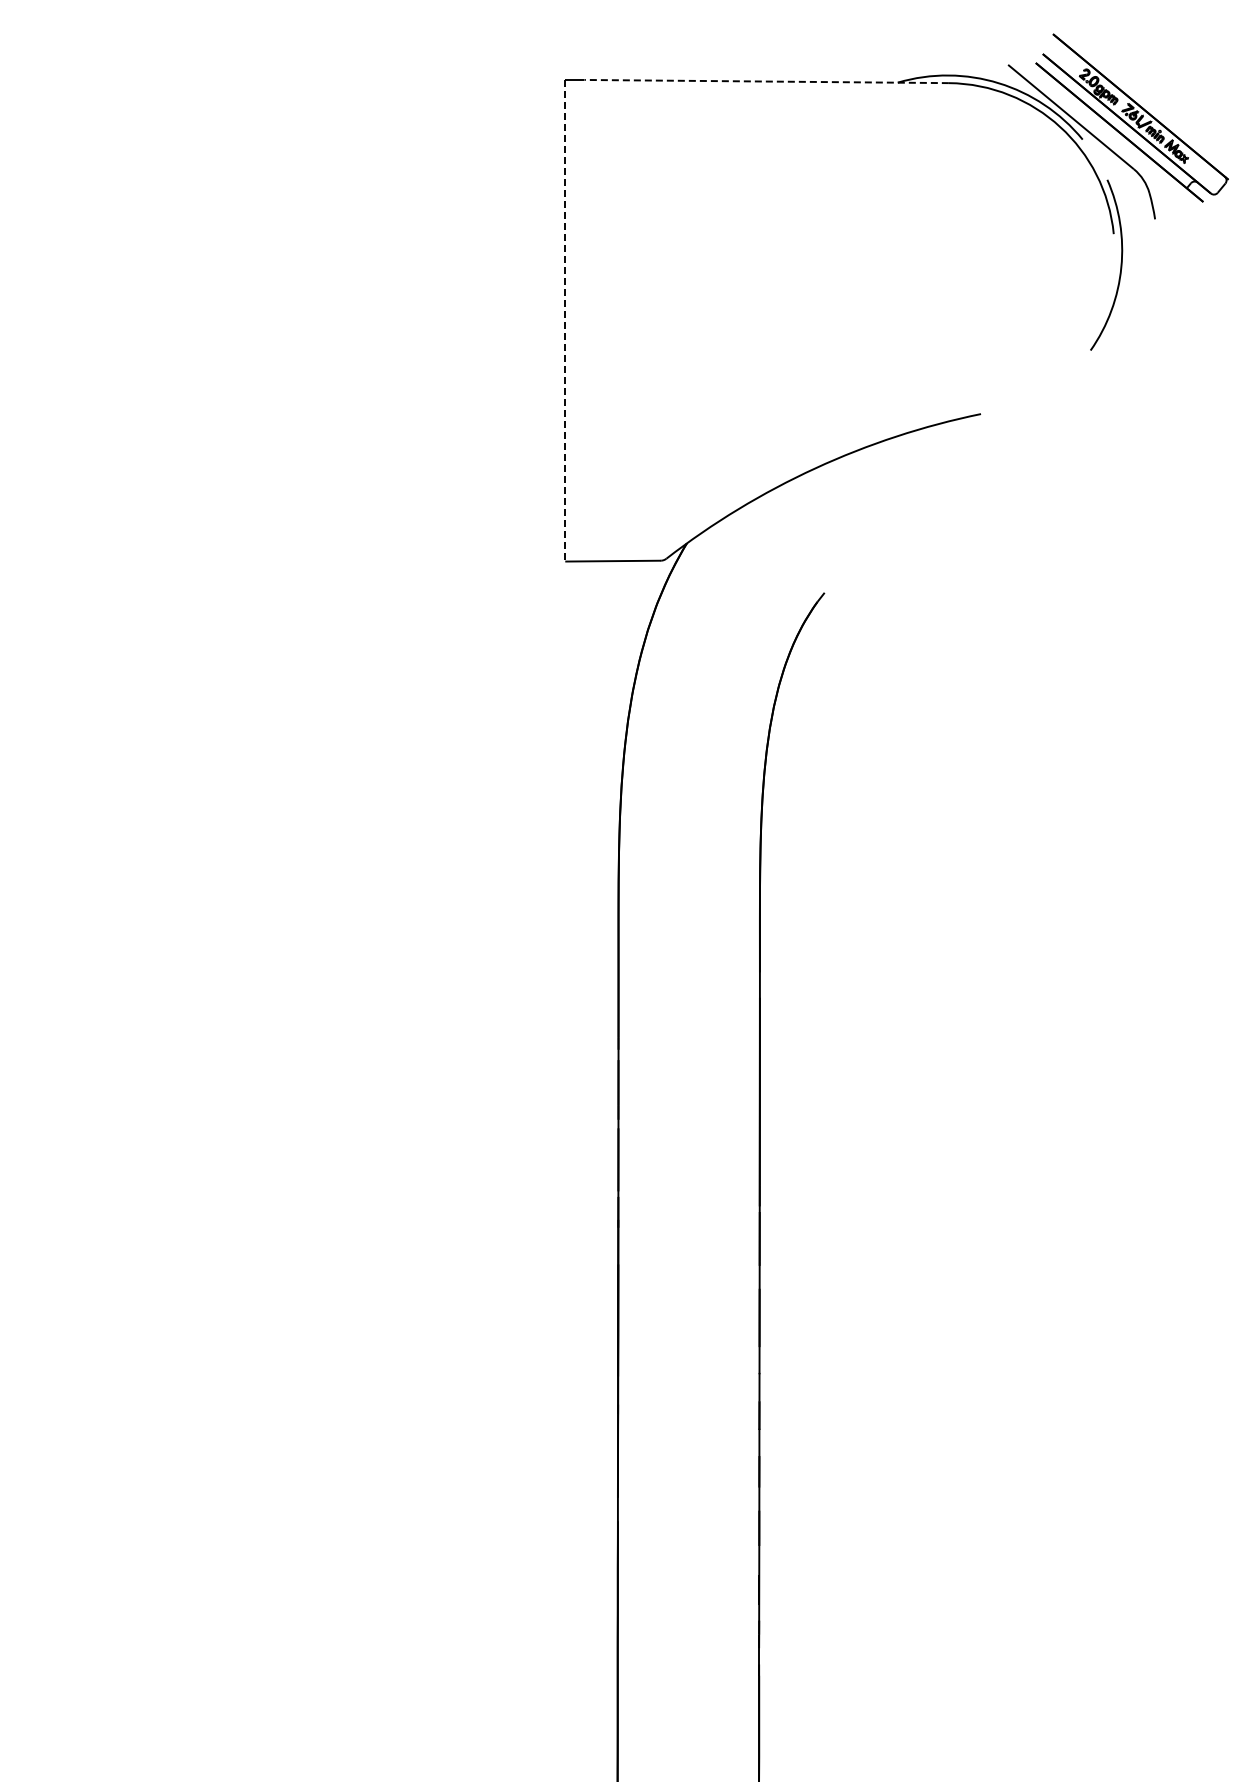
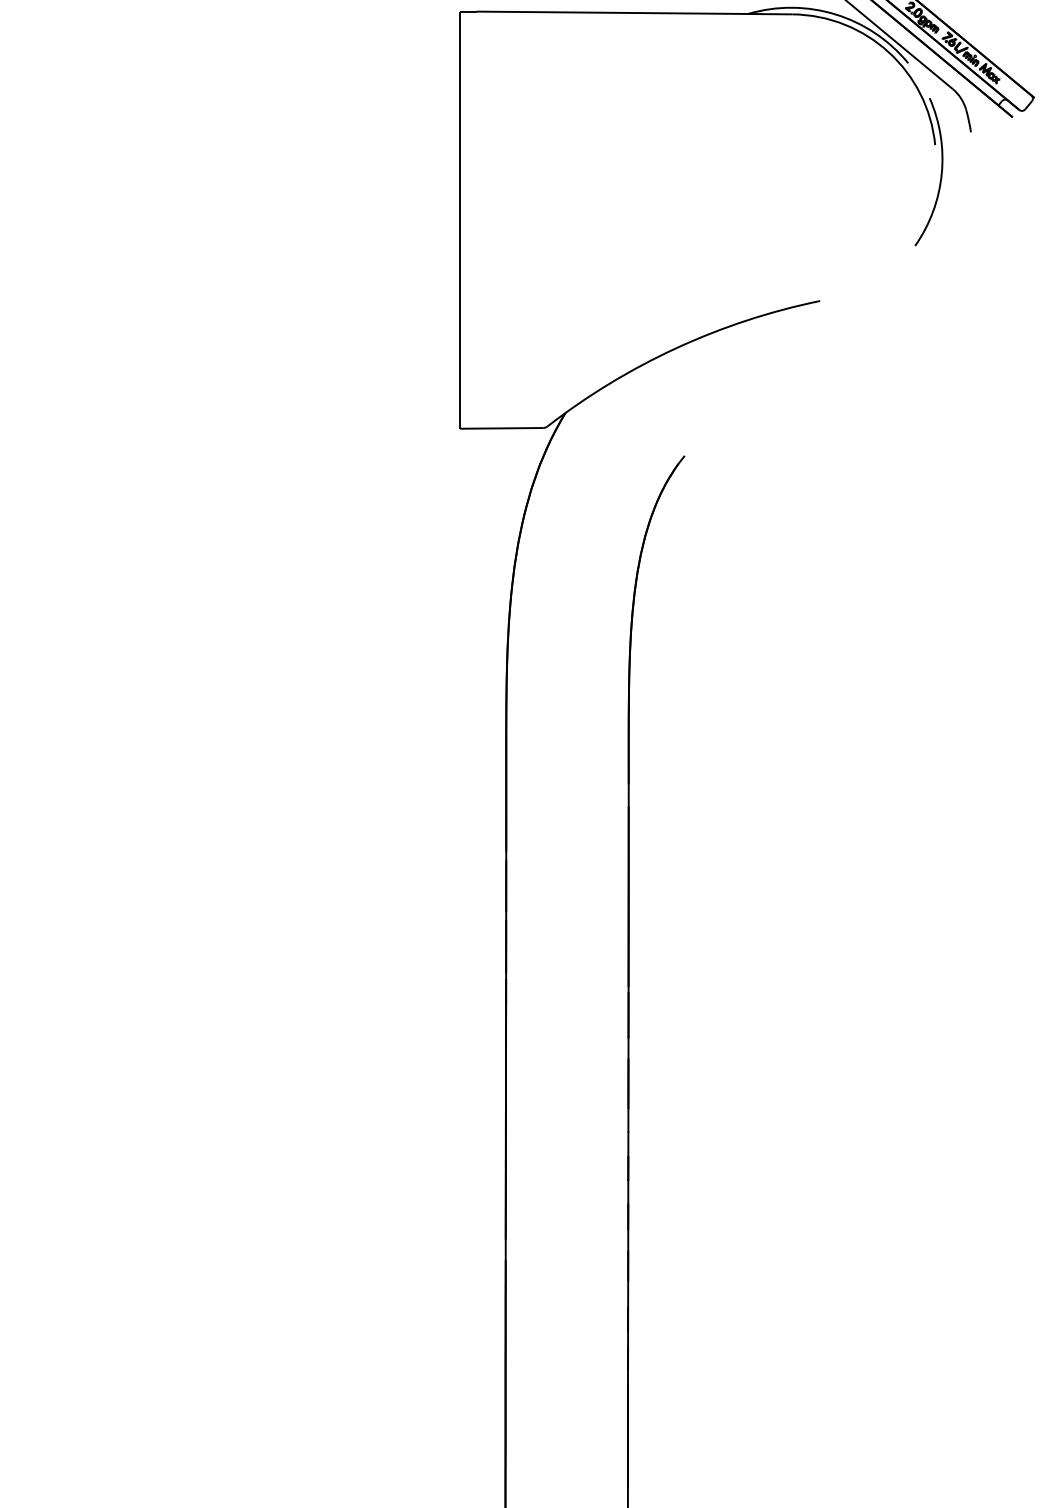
line: (766, 81) -> (634, 12), dashed -> solid
line: (565, 320) -> (460, 219), dashed -> solid

